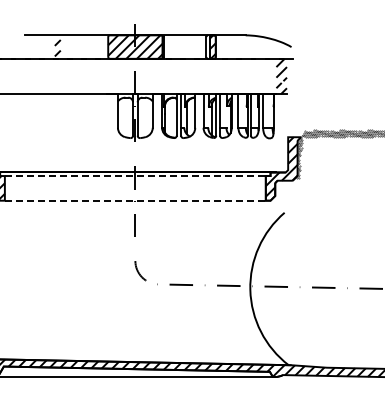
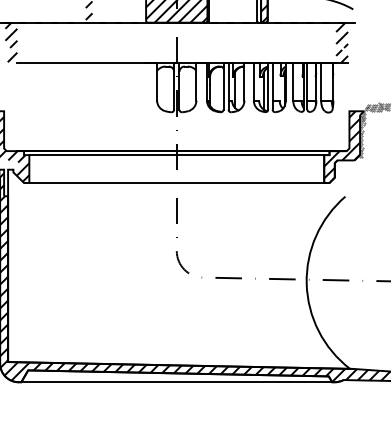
line: (135, 176) -> (176, 155), dashed -> solid
line: (135, 200) -> (176, 182), dashed -> solid

